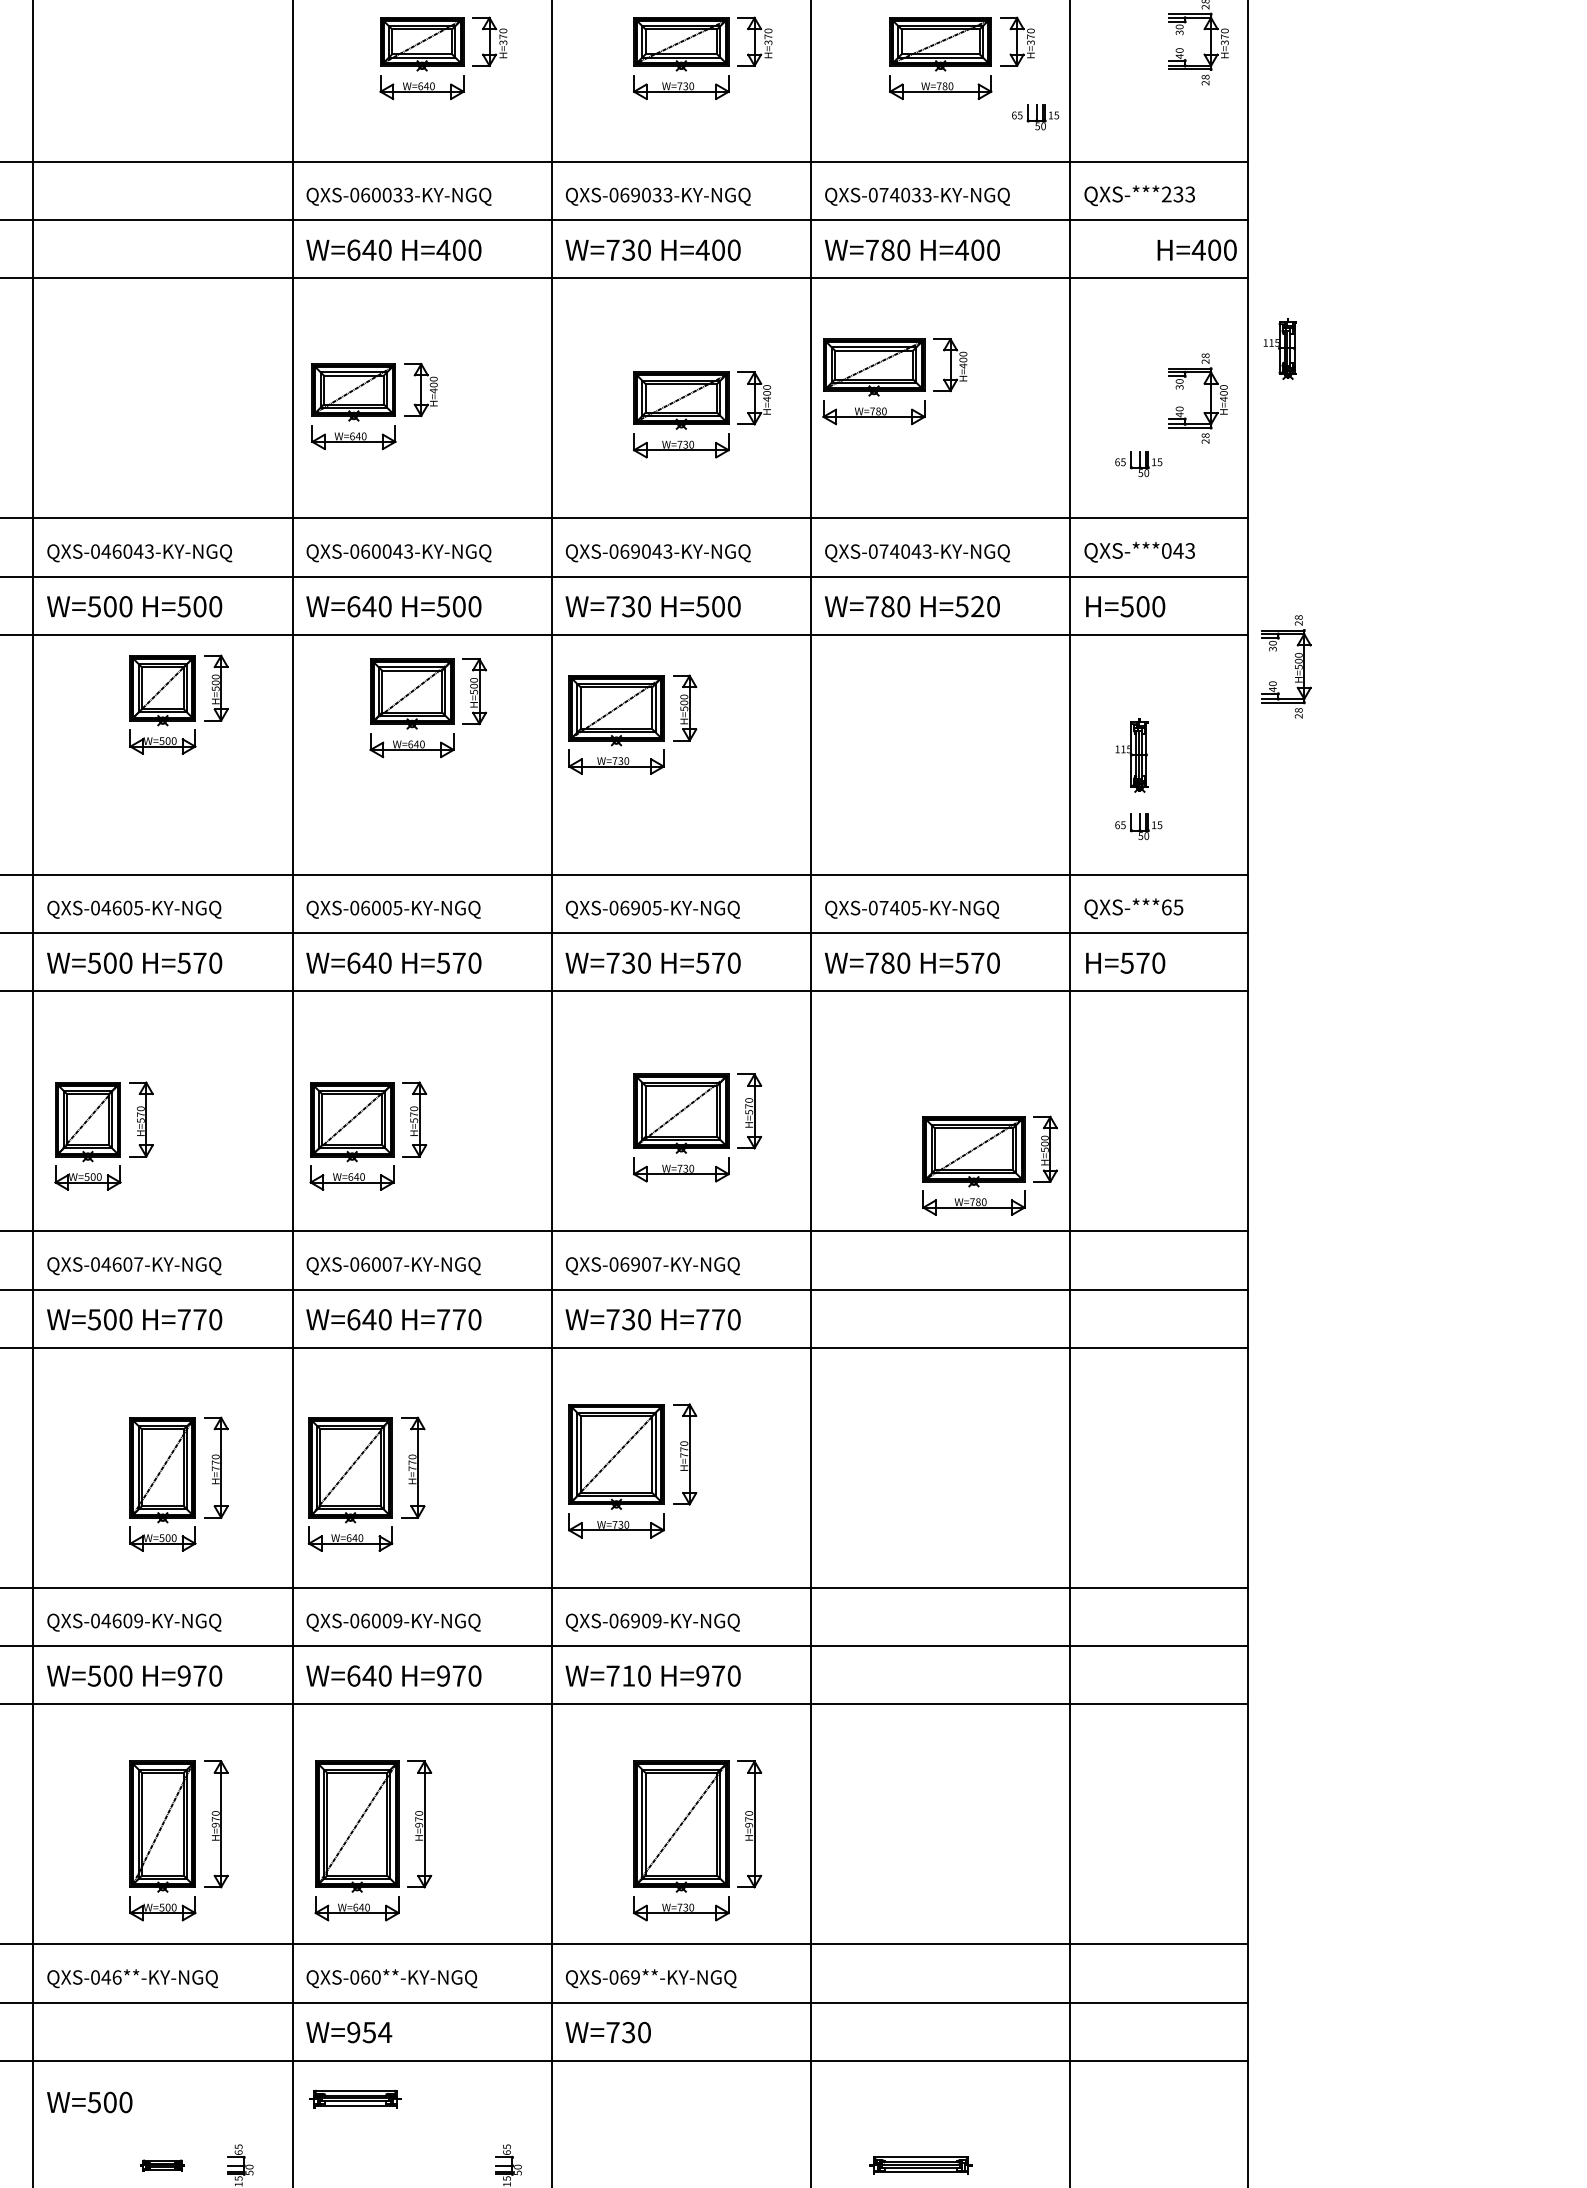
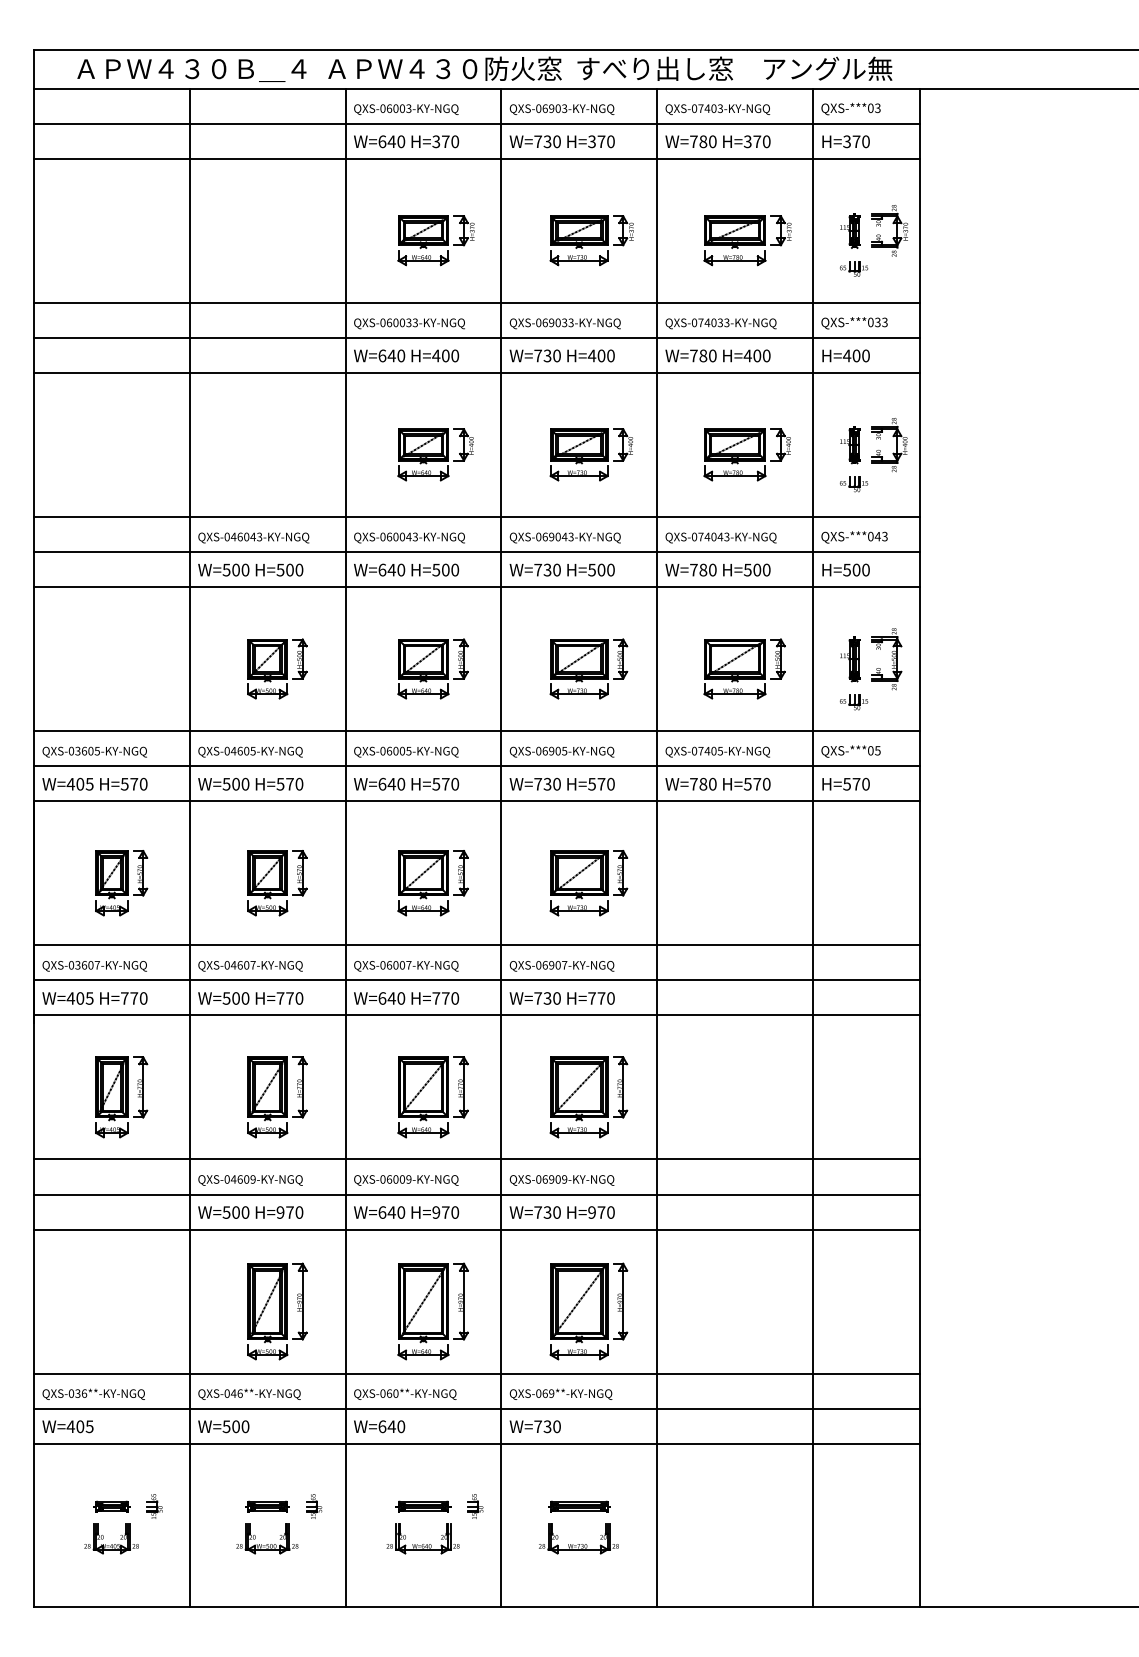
part: (1132, 41) -> (850, 230), added
part: (1036, 116) -> (854, 268), moved
text: (1166, 194) -> (870, 322), QXS-***233 -> QXS-***033
text: (1196, 249) -> (845, 355), moved
part: (1281, 349) -> (850, 445), moved
part: (893, 380) -> (746, 454), moved
part: (373, 405) -> (435, 454), moved
text: (978, 607) -> (757, 570), H=520 -> H=500
part: (1286, 667) -> (886, 659), moved
part: (179, 703) -> (277, 668), moved
part: (427, 707) -> (432, 668), moved
part: (631, 723) -> (588, 668), moved
text: (1166, 906) -> (870, 750), QXS-***65 -> QXS-***05
part: (104, 1136) -> (277, 883), moved
part: (367, 1136) -> (432, 883), moved
part: (989, 1164) -> (744, 668), moved
part: (631, 1471) -> (588, 1097), moved
part: (365, 1484) -> (432, 1097), moved
text: (628, 1675) -> (547, 1212), W=710 -> W=730
part: (372, 1840) -> (432, 1311), moved
text: (368, 2032) -> (391, 1426), W=954 -> W=640
part: (355, 2098) -> (423, 1506), moved
text: (89, 2102) -> (223, 1426), moved
part: (162, 2165) -> (267, 1506), size x1.67
part: (921, 2165) -> (579, 1506), moved

